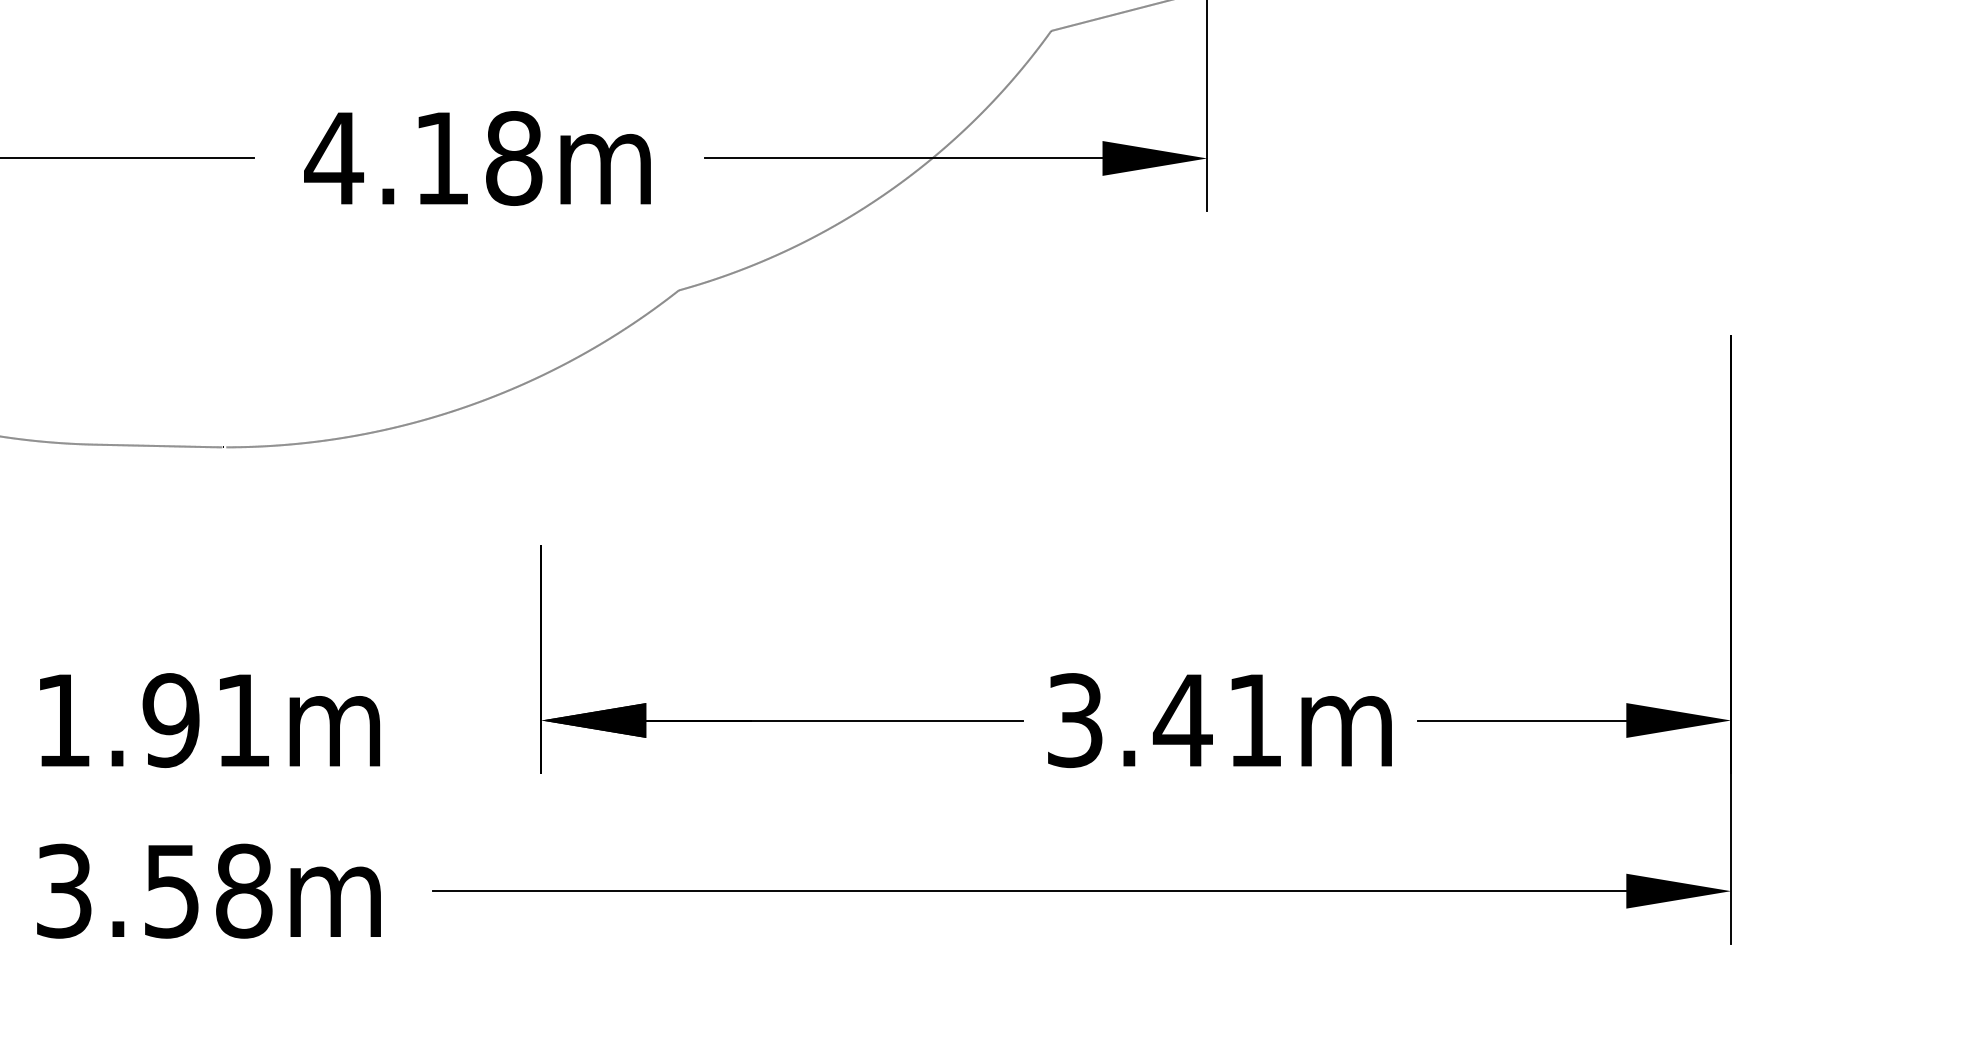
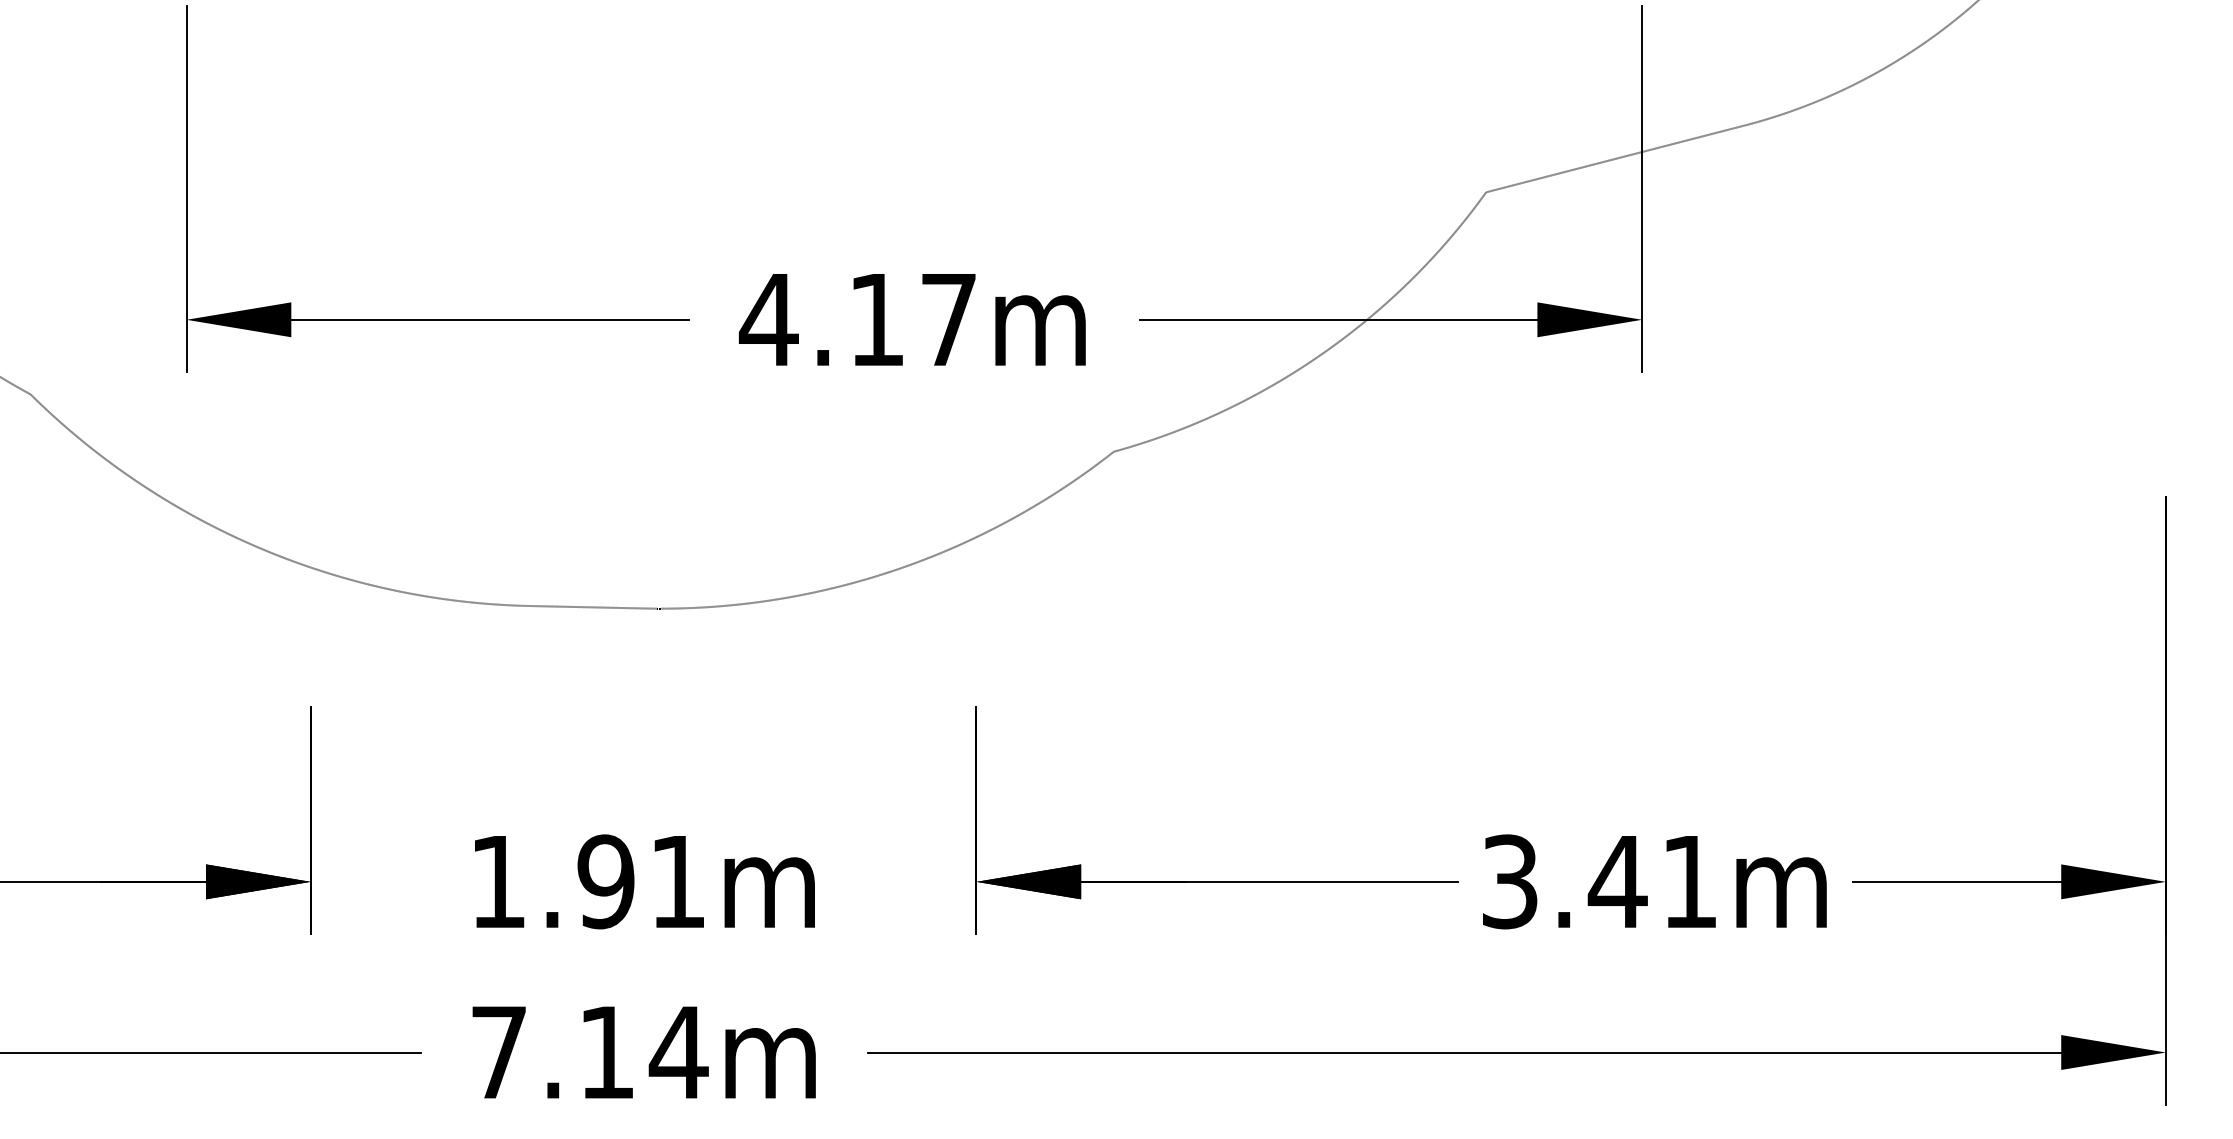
text: (513, 158) -> (948, 319), 4.18m -> 4.17m
text: (155, 891) -> (590, 1052), 3.58m -> 7.14m

